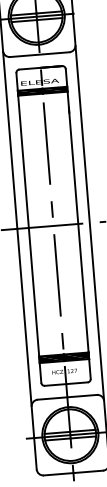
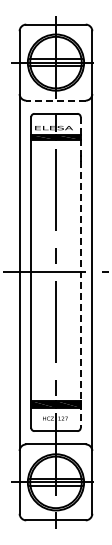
line: (39, 54) -> (55, 100), solid -> dashed
line: (78, 224) -> (80, 272), solid -> dashed

